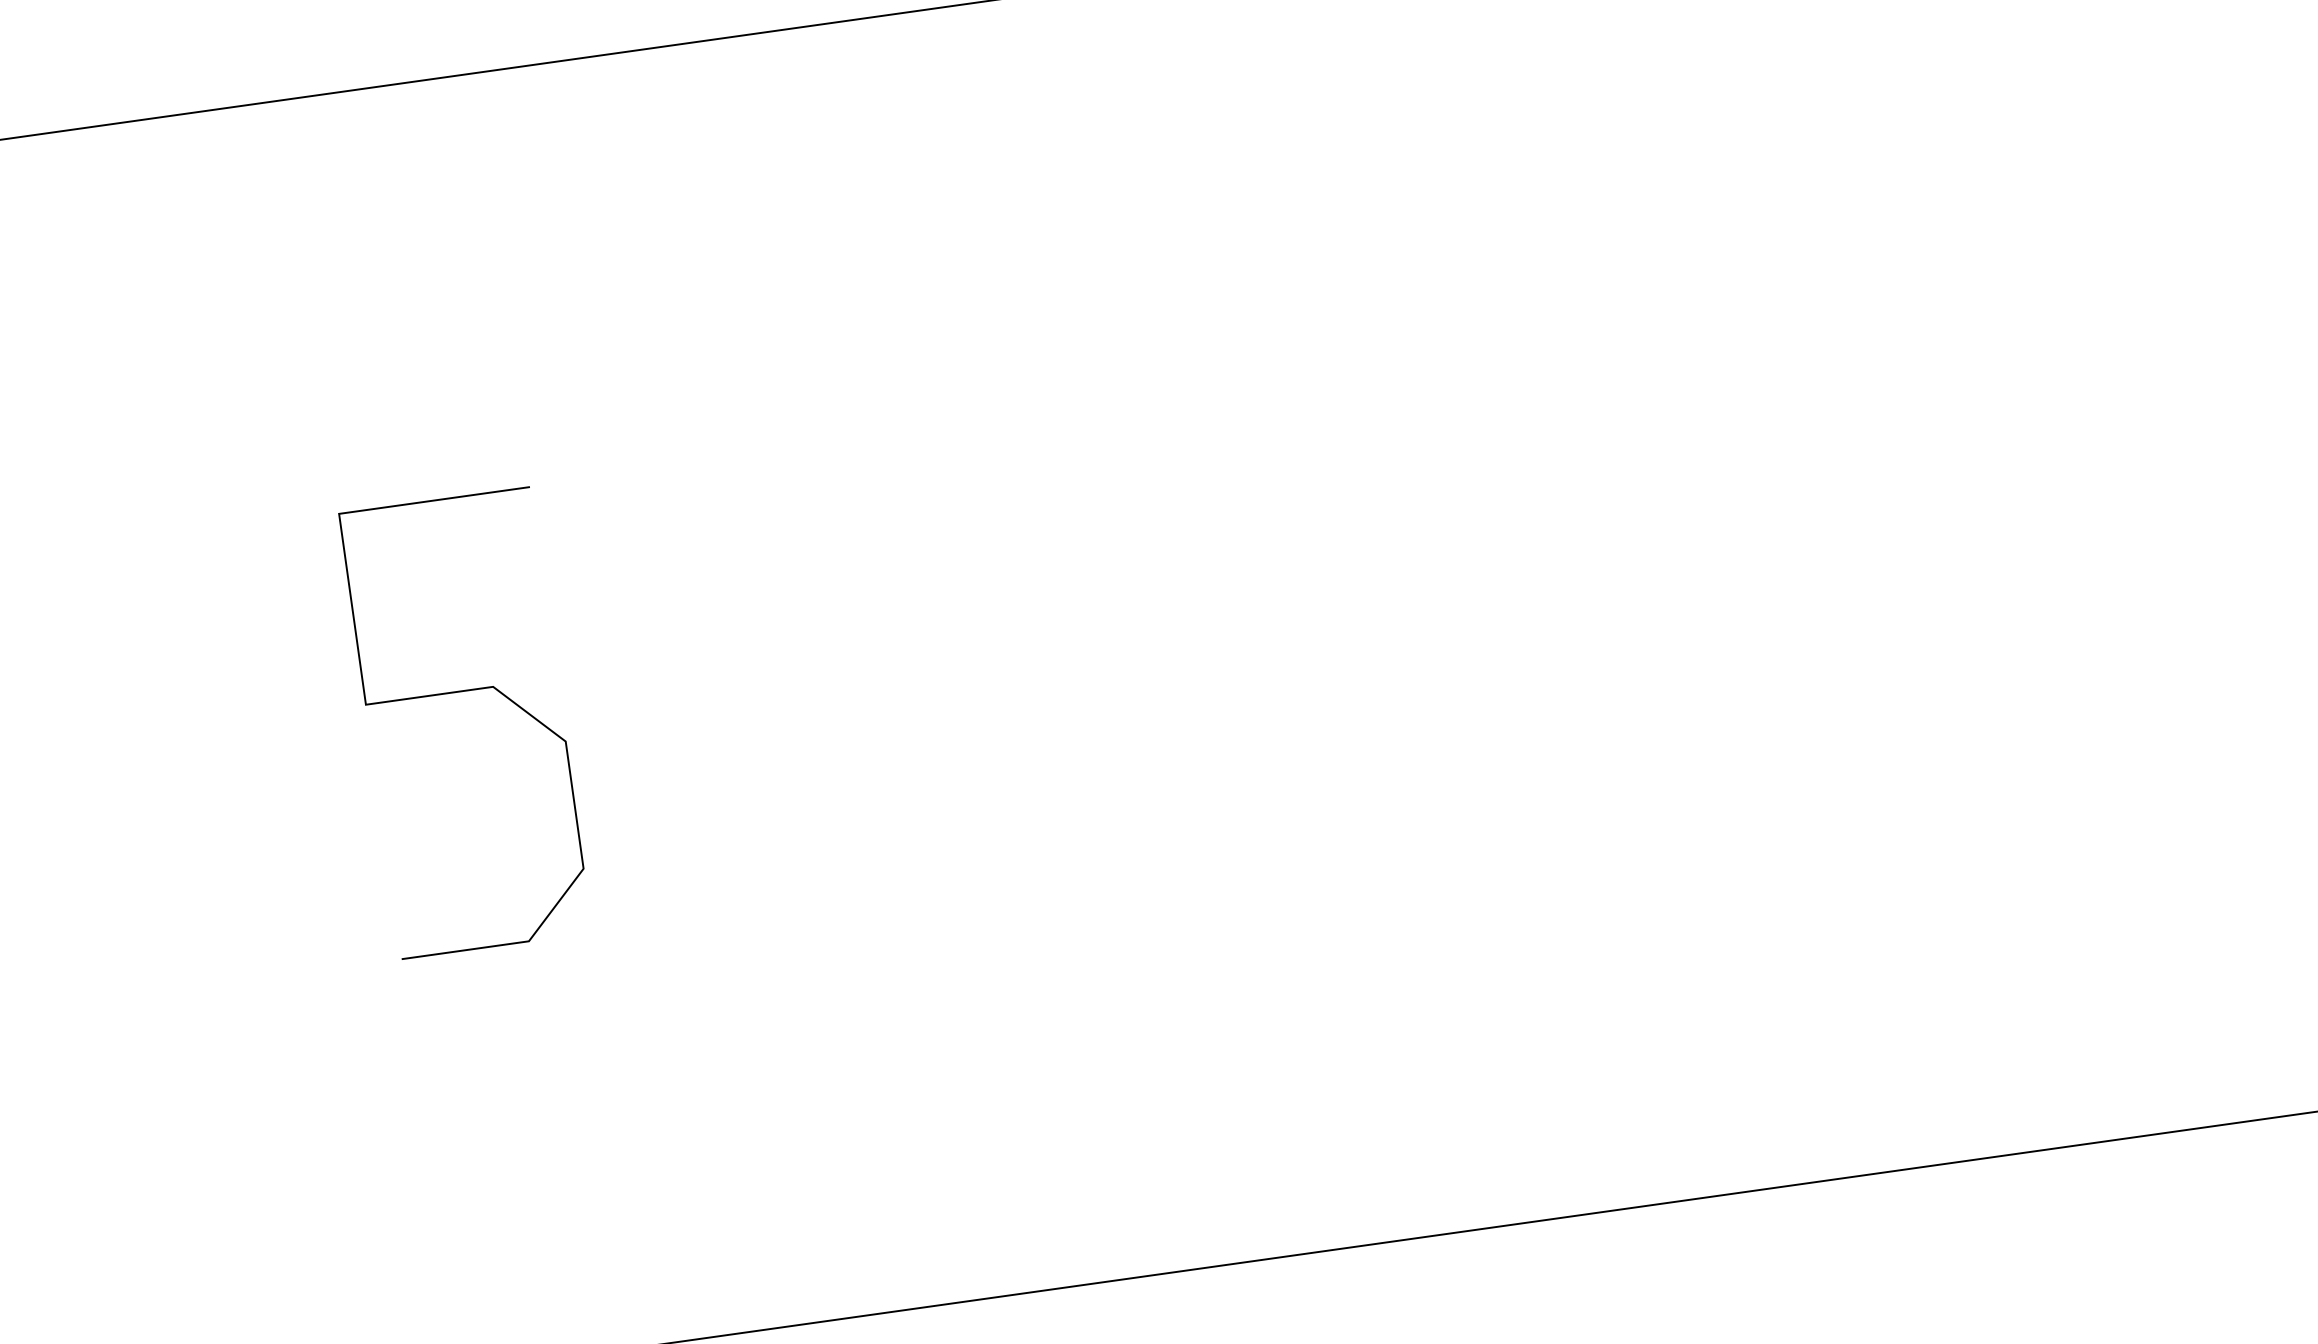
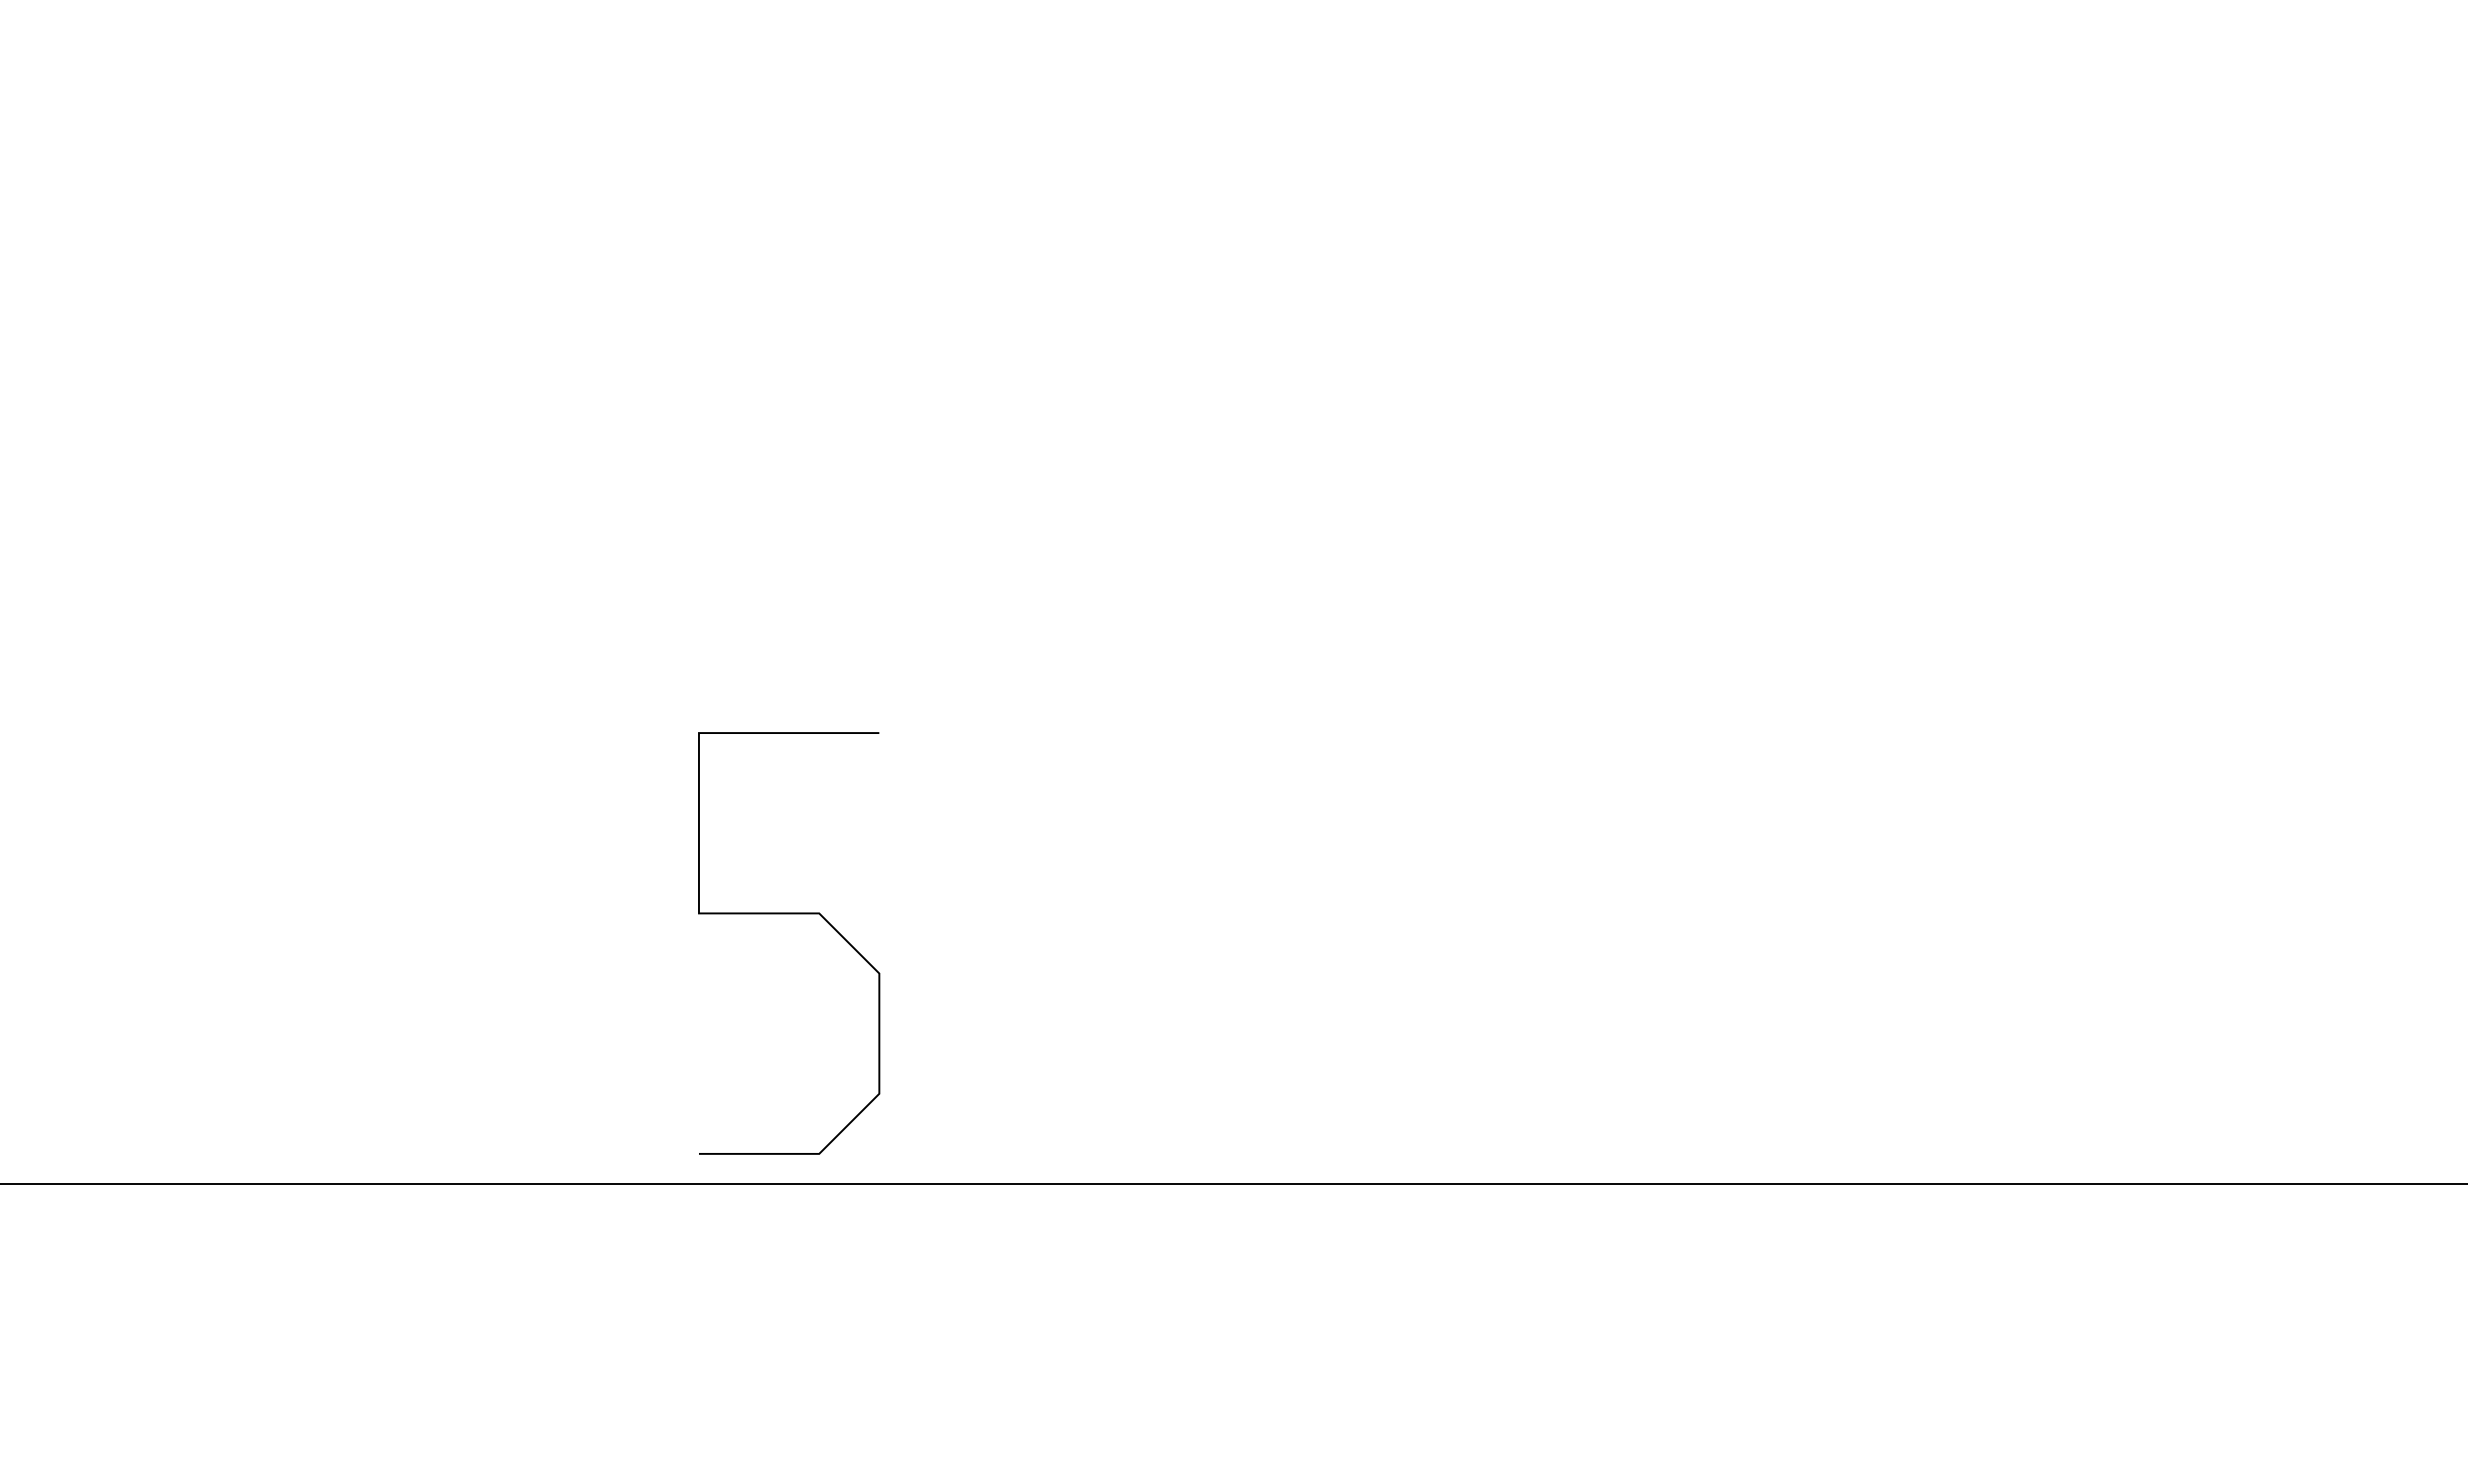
curve: (461, 692) -> (789, 914), moved

